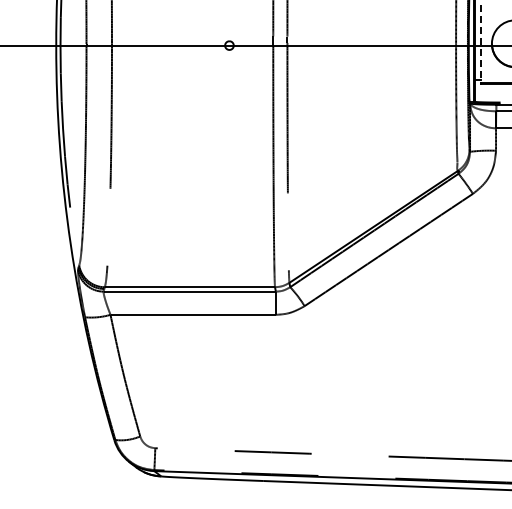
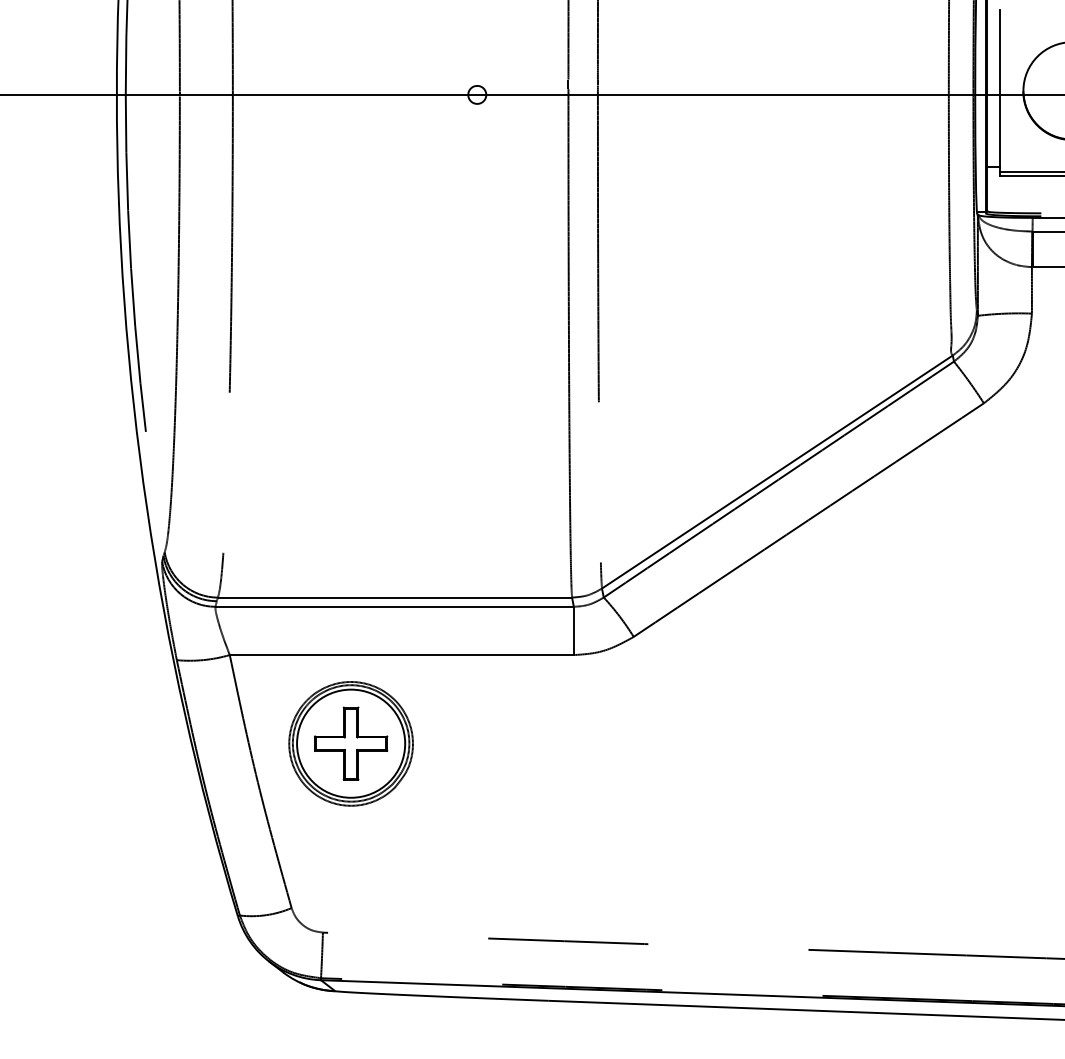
line: (480, 43) -> (999, 90), dashed -> solid
part: (168, 357) -> (350, 743), added

